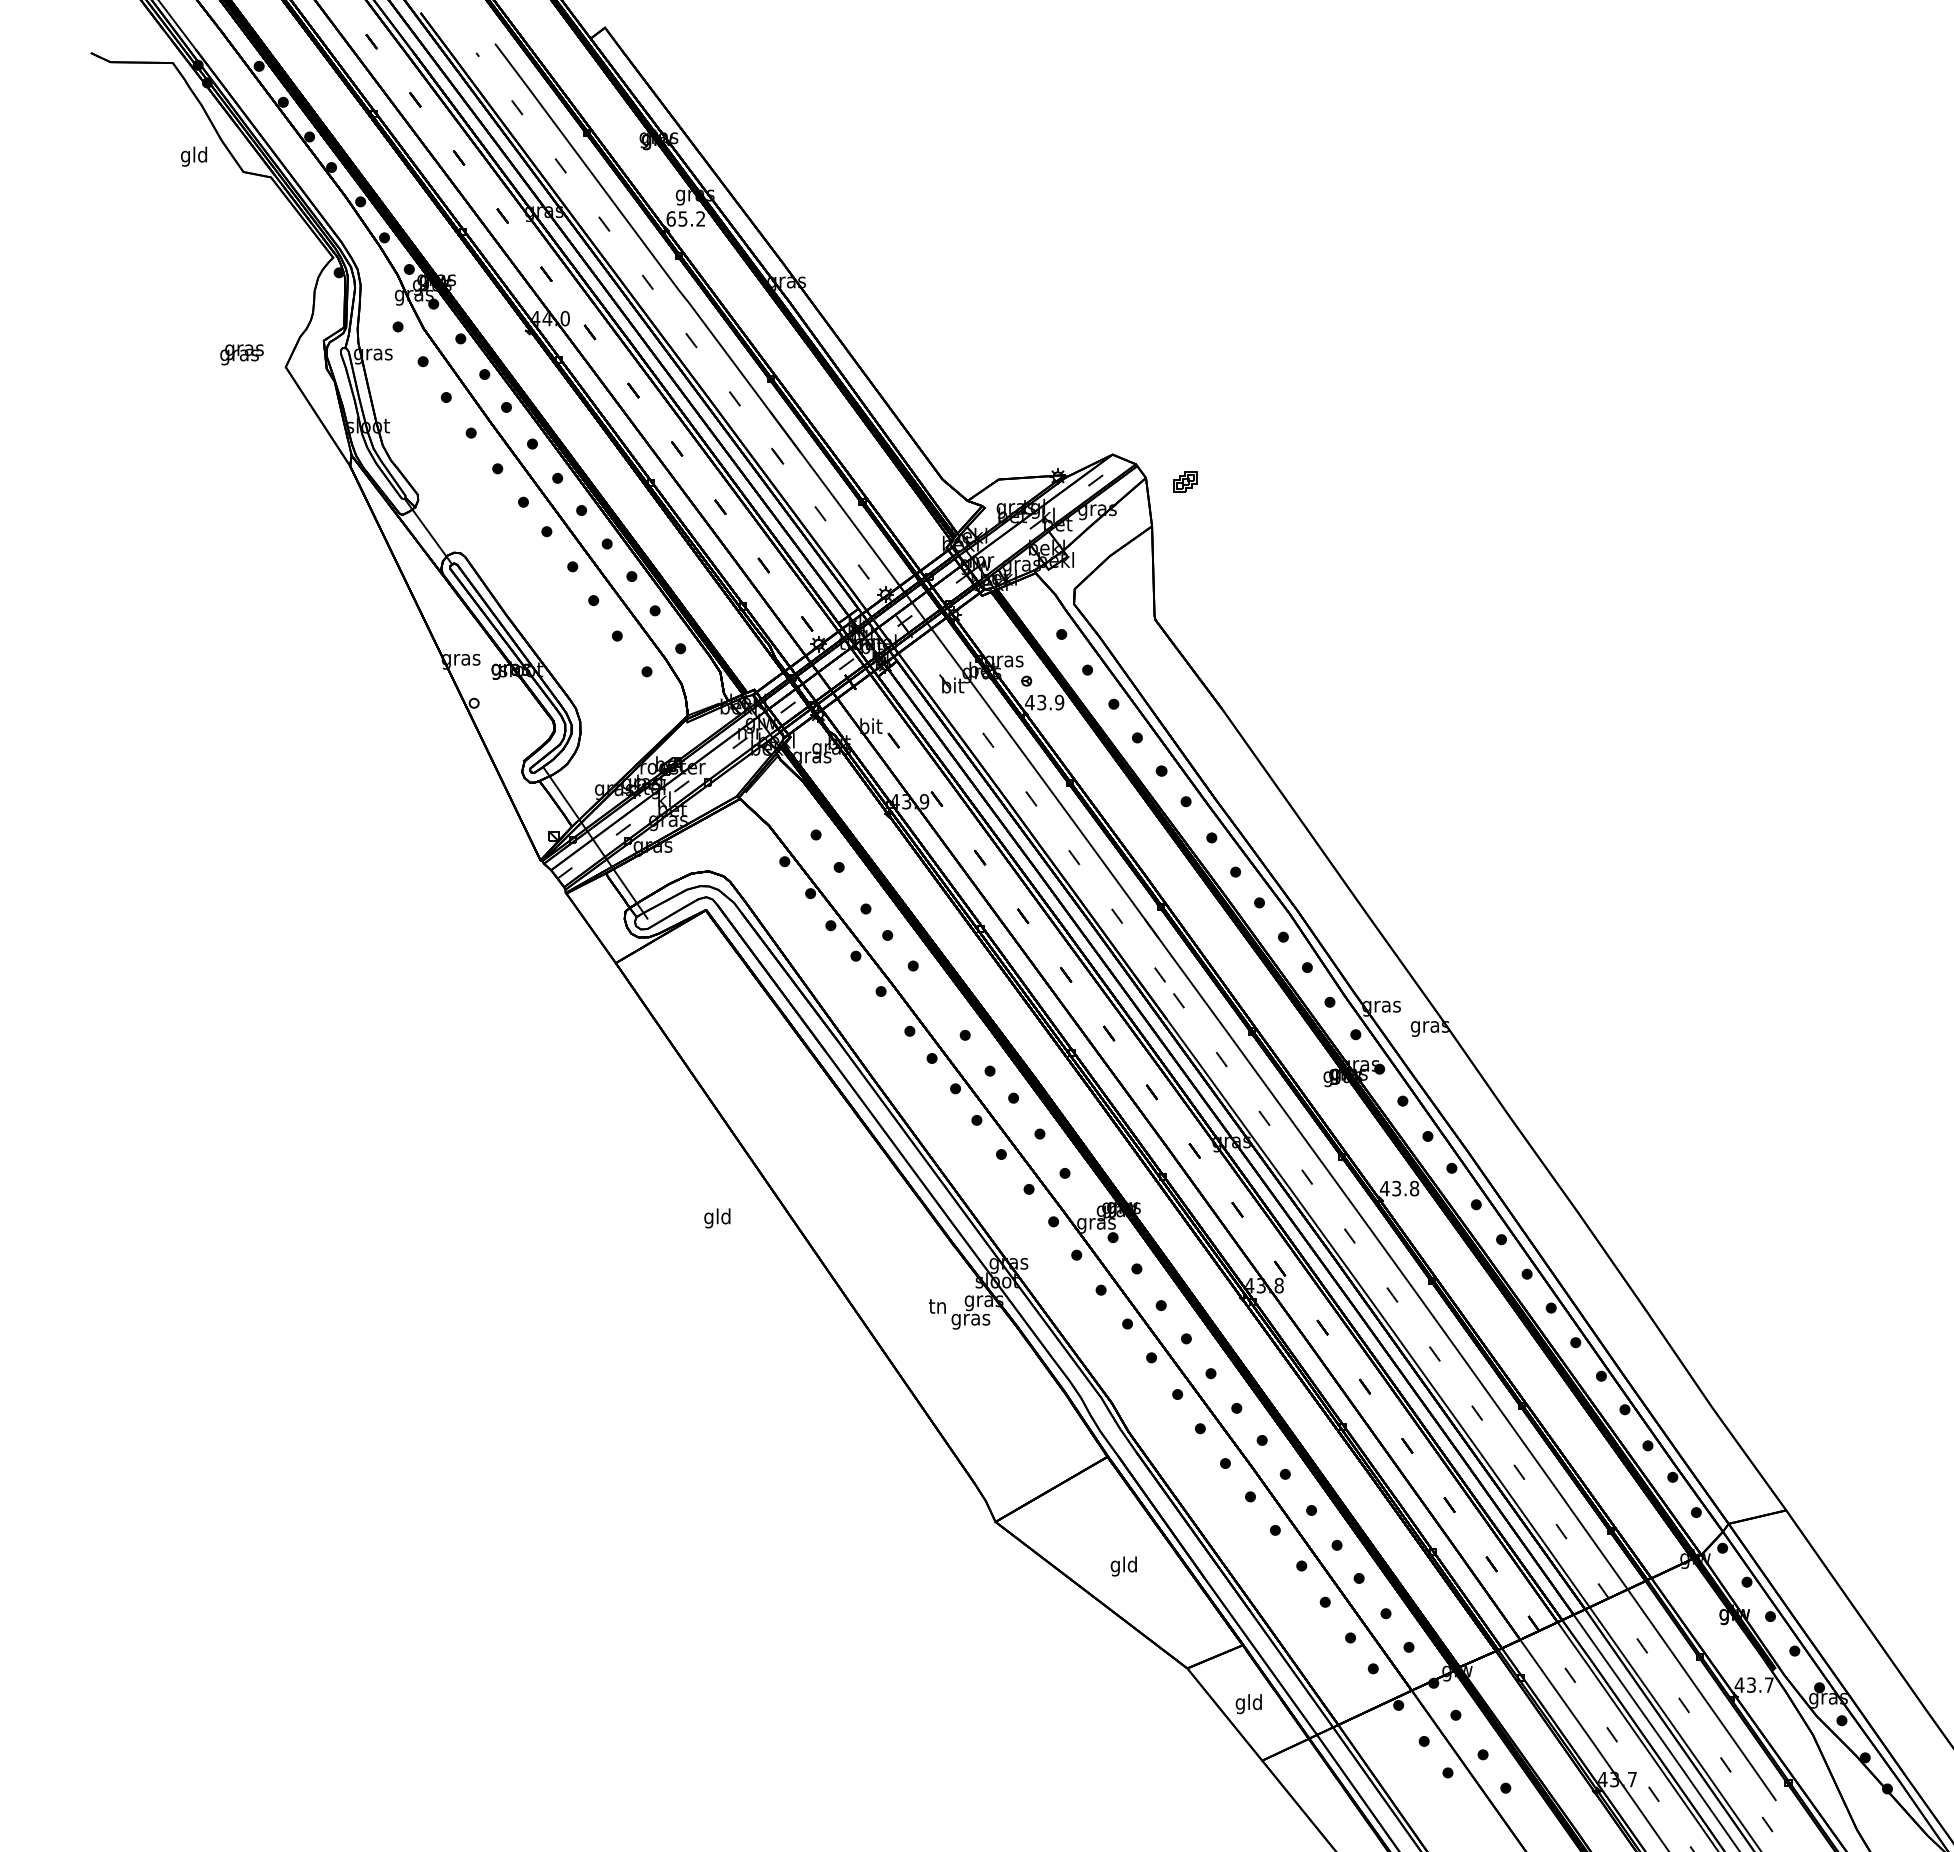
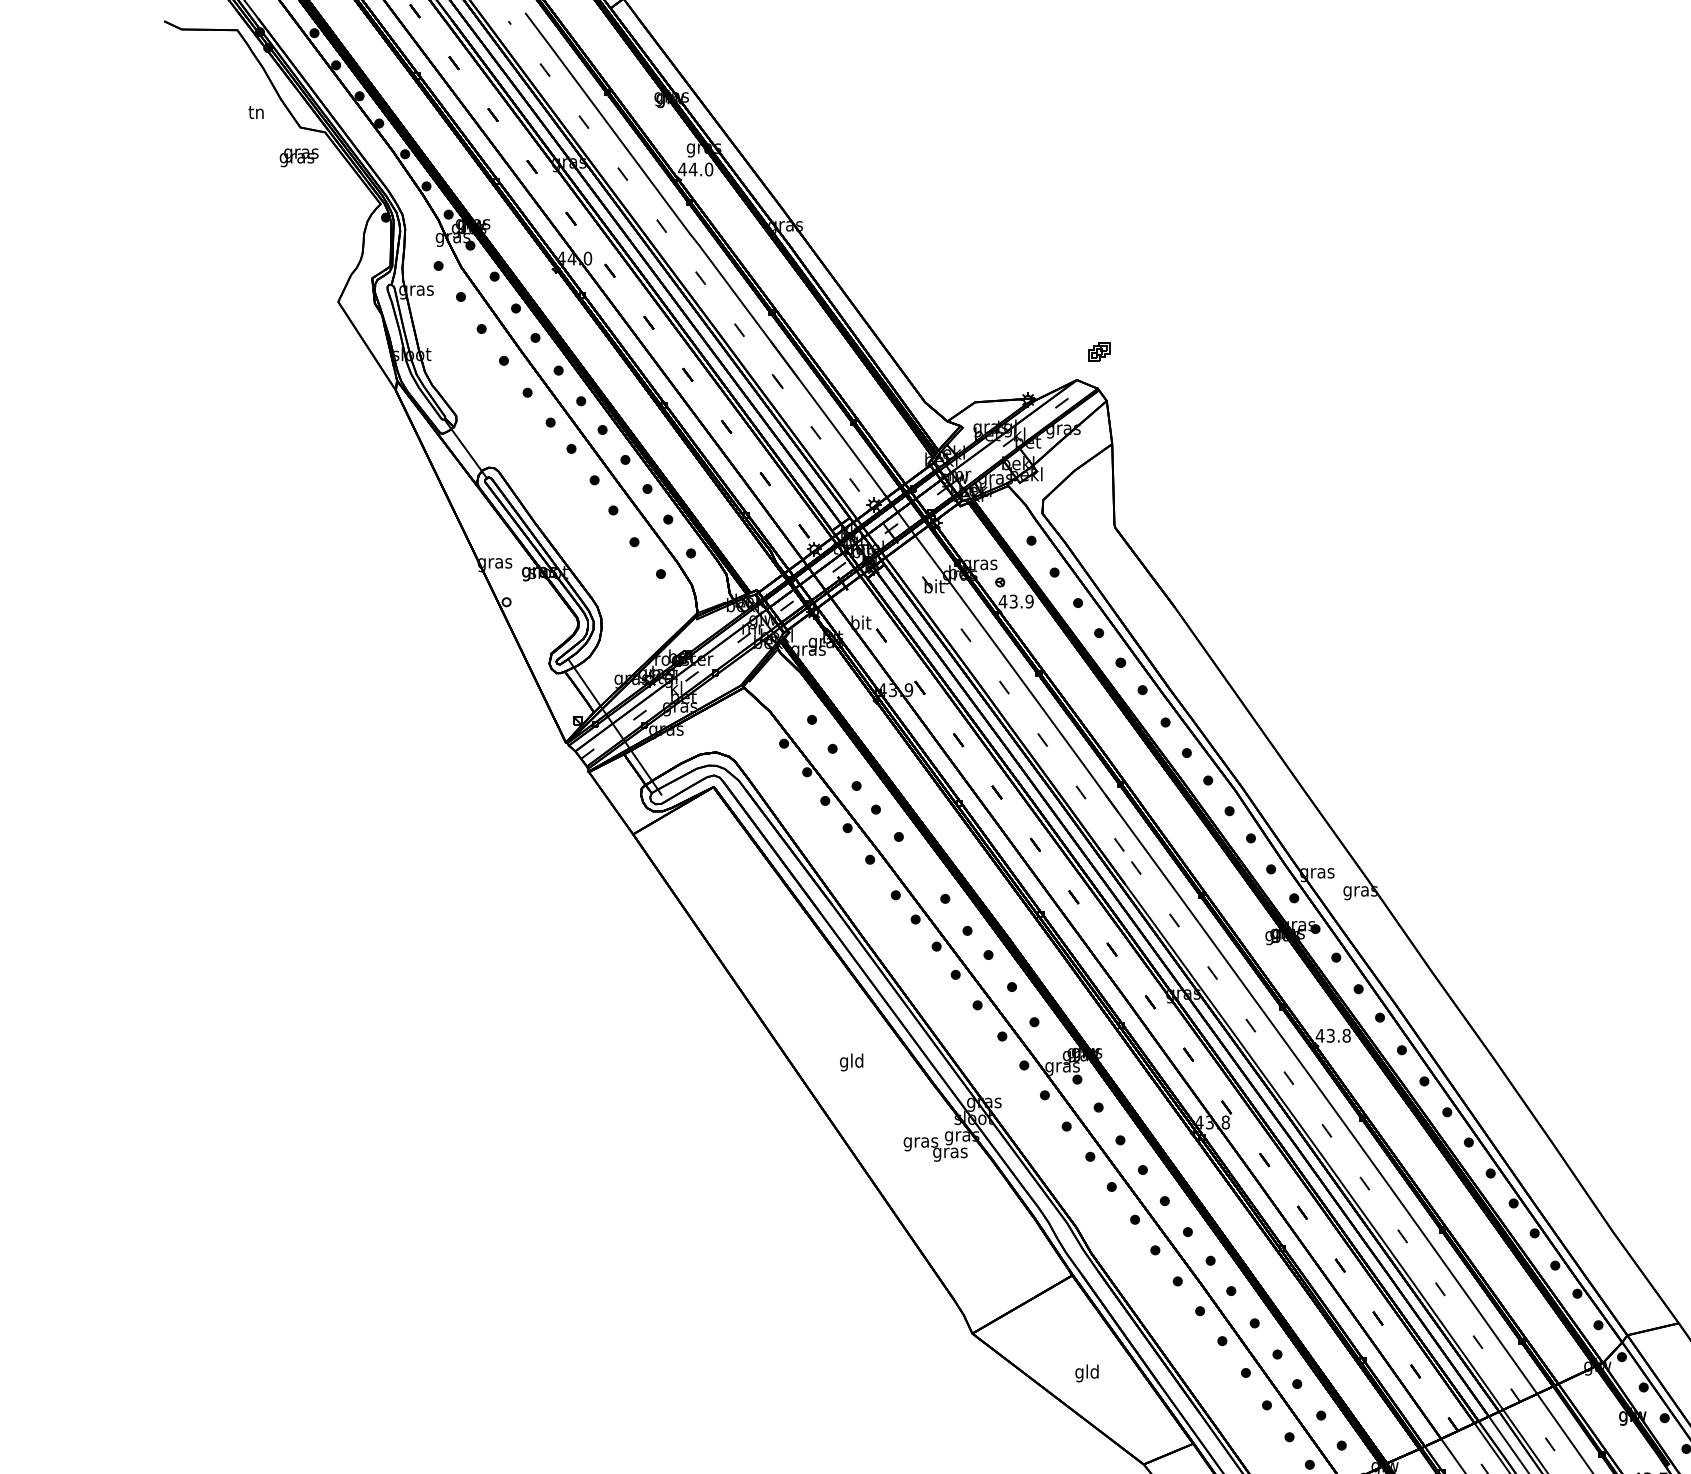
text: (194, 156) -> (256, 113), gld -> tn
text: (685, 218) -> (695, 169), 65.2 -> 44.0
text: (241, 354) -> (298, 157), moved
part: (1185, 481) -> (1099, 351), moved
text: (717, 1218) -> (851, 1062), moved
text: (937, 1308) -> (920, 1142), tn -> gras

